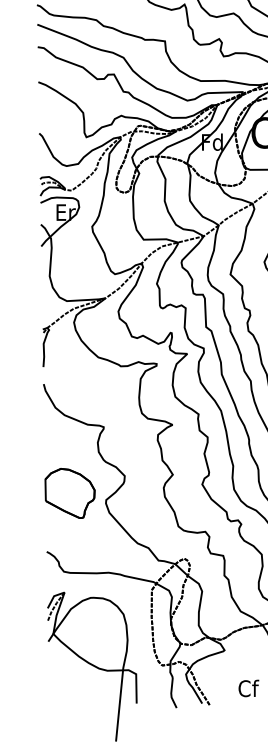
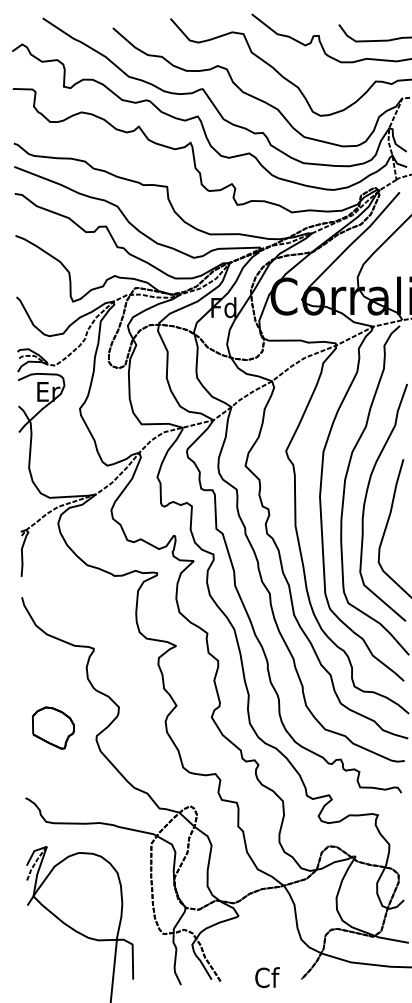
part: (70, 492) -> (53, 727), size x0.7
text: (248, 688) -> (267, 977), moved

